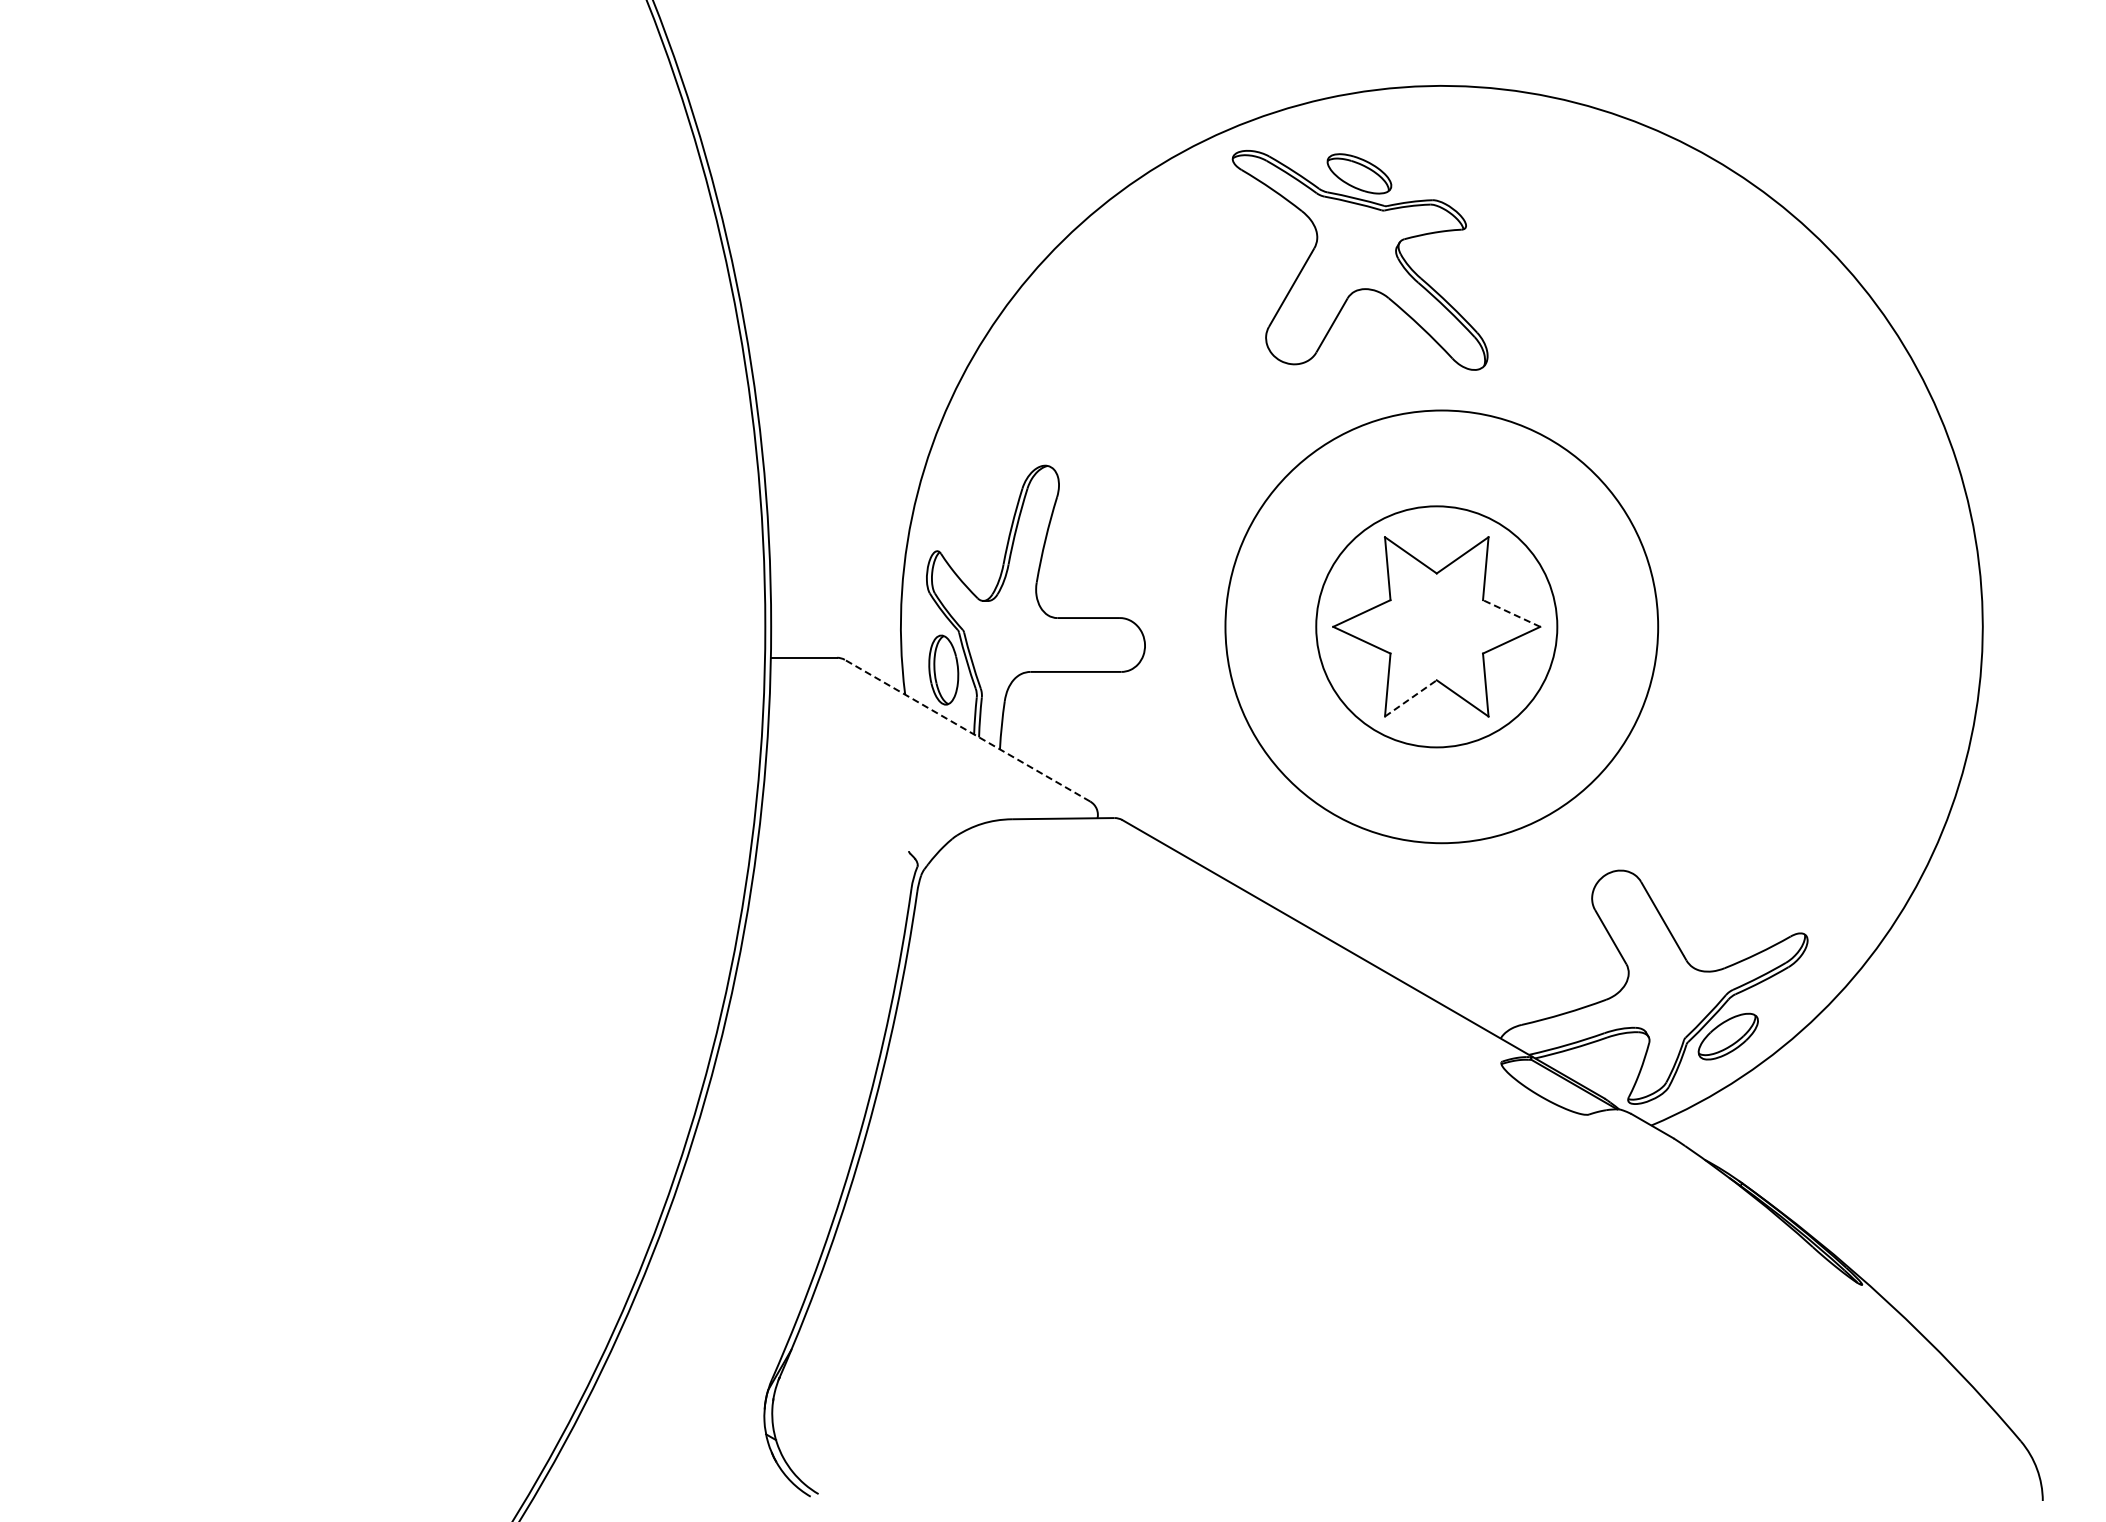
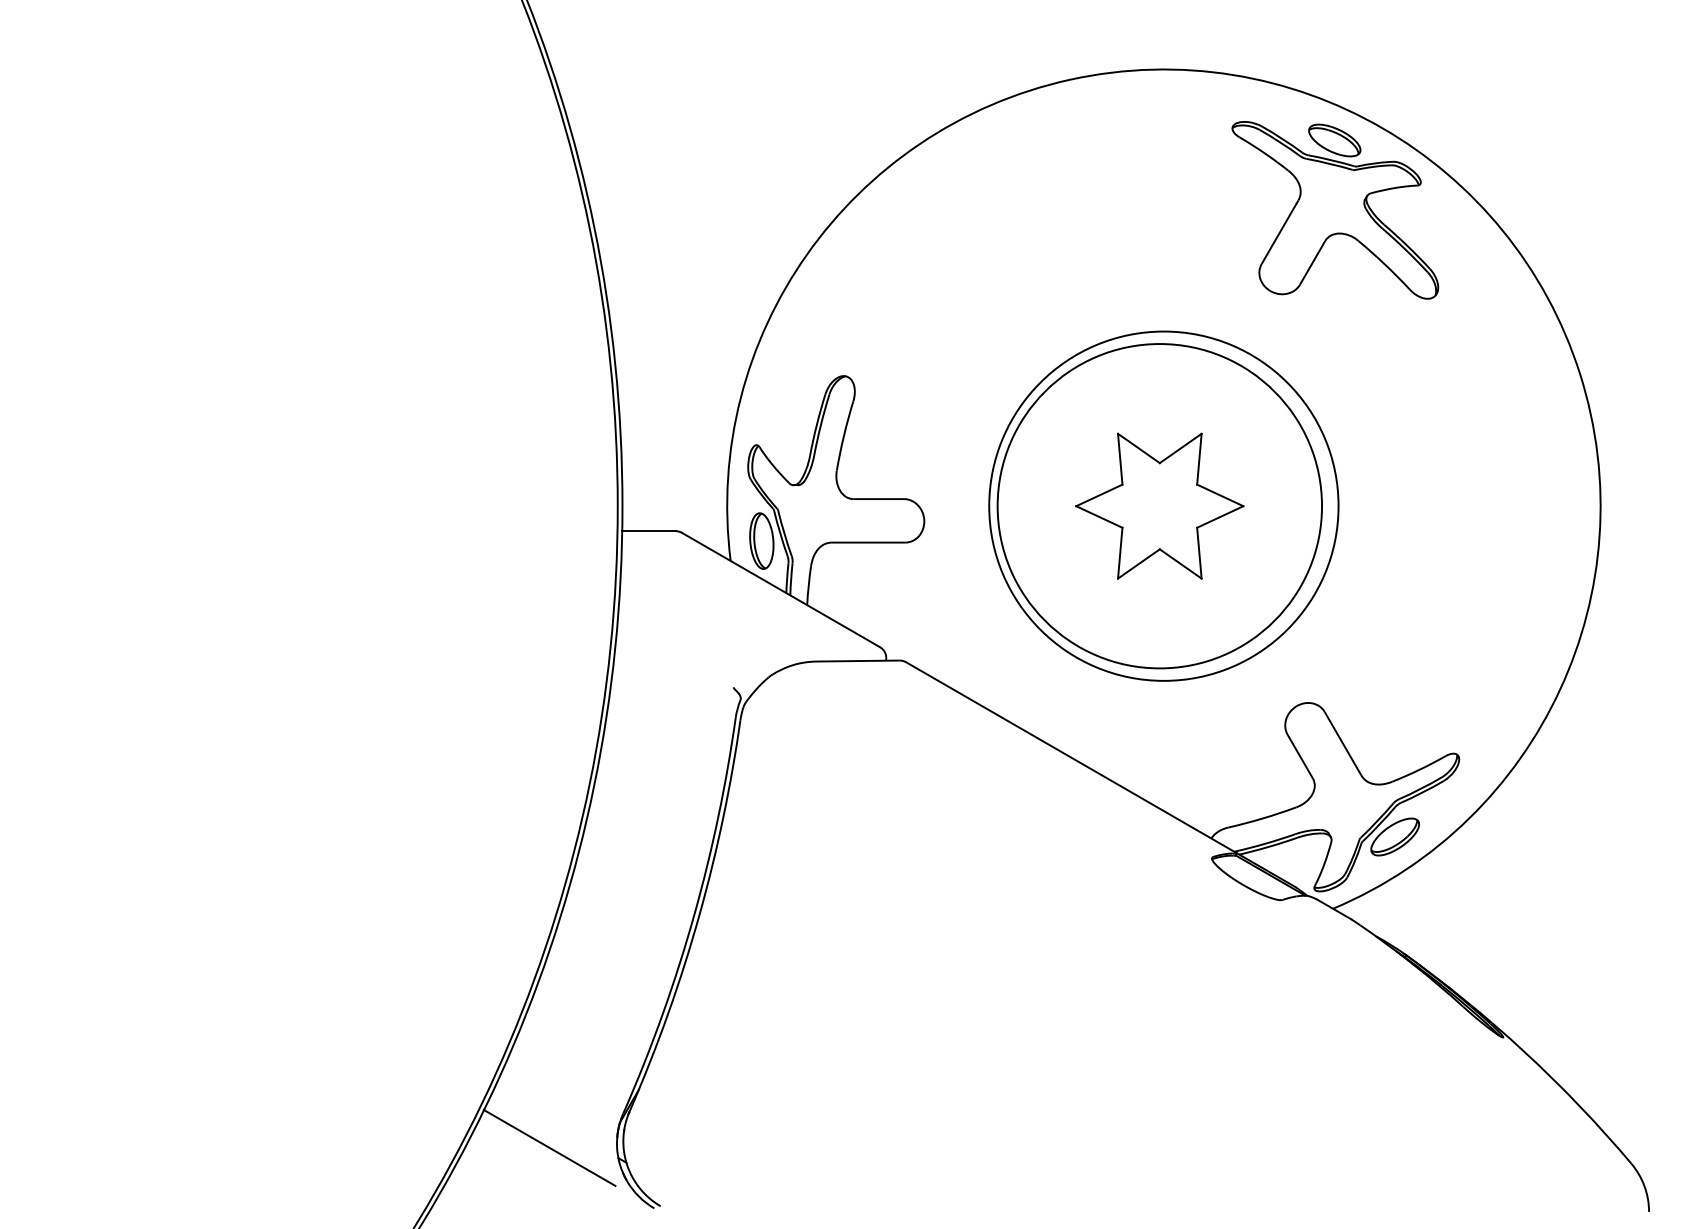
part: (1359, 260) -> (1334, 210), moved
line: (1511, 613) -> (1220, 495), dashed -> solid
circle: (1436, 626) -> (1159, 505), size x1.67
line: (1410, 698) -> (1138, 564), dashed -> solid
line: (967, 730) -> (780, 589), dashed -> solid
line: (680, 1421) -> (549, 1147), added

